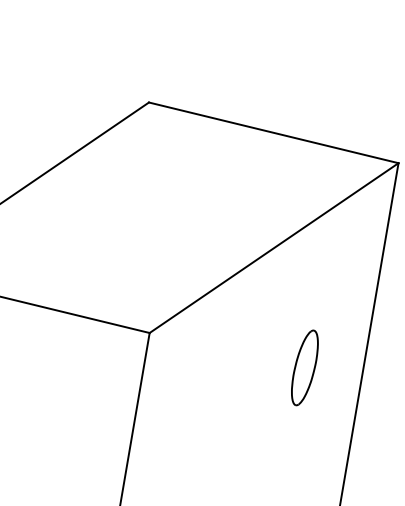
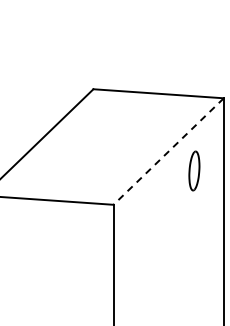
line: (273, 247) -> (168, 151), solid -> dashed
part: (305, 366) -> (194, 170), moved

